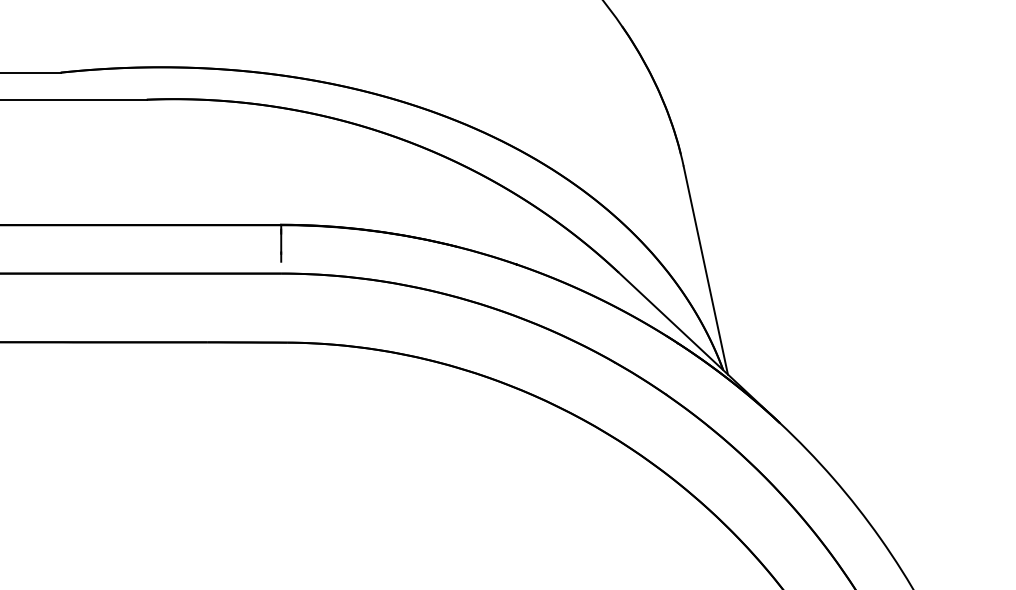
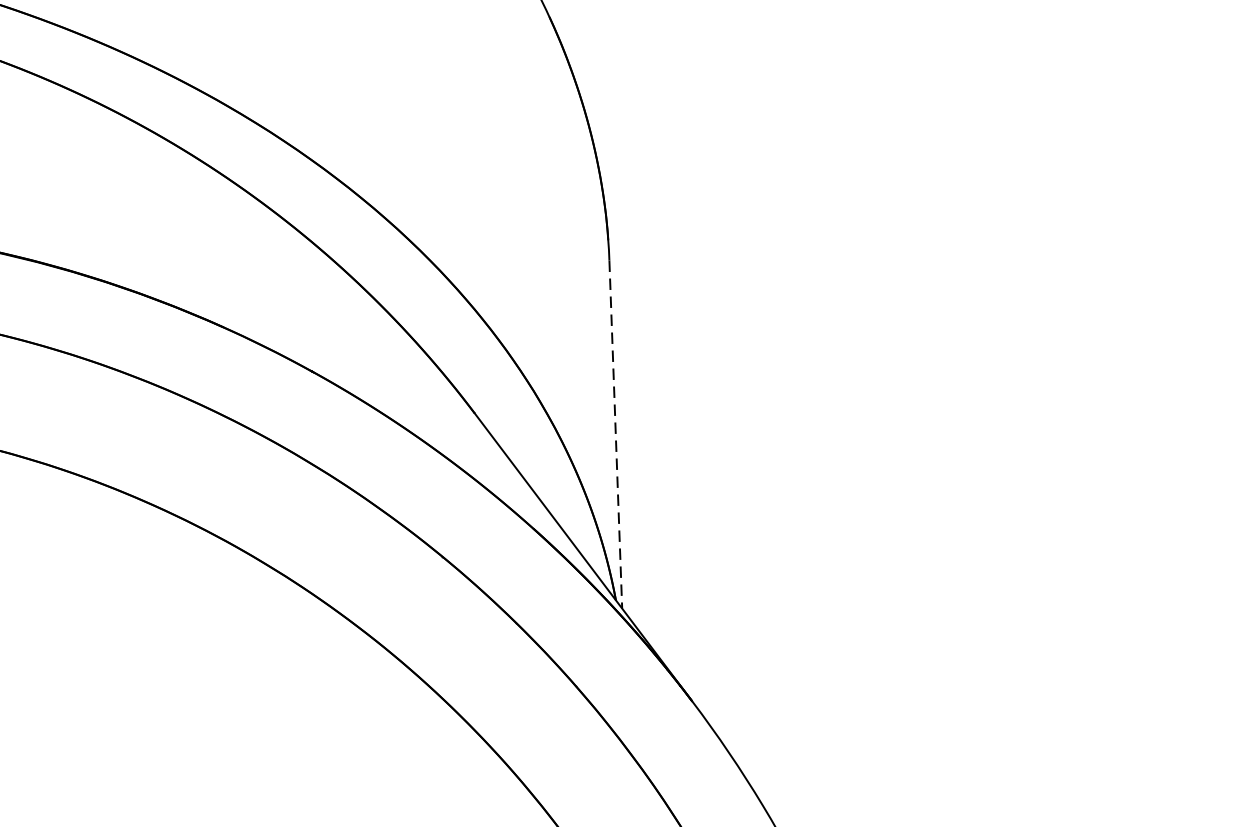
line: (705, 270) -> (615, 434), solid -> dashed

